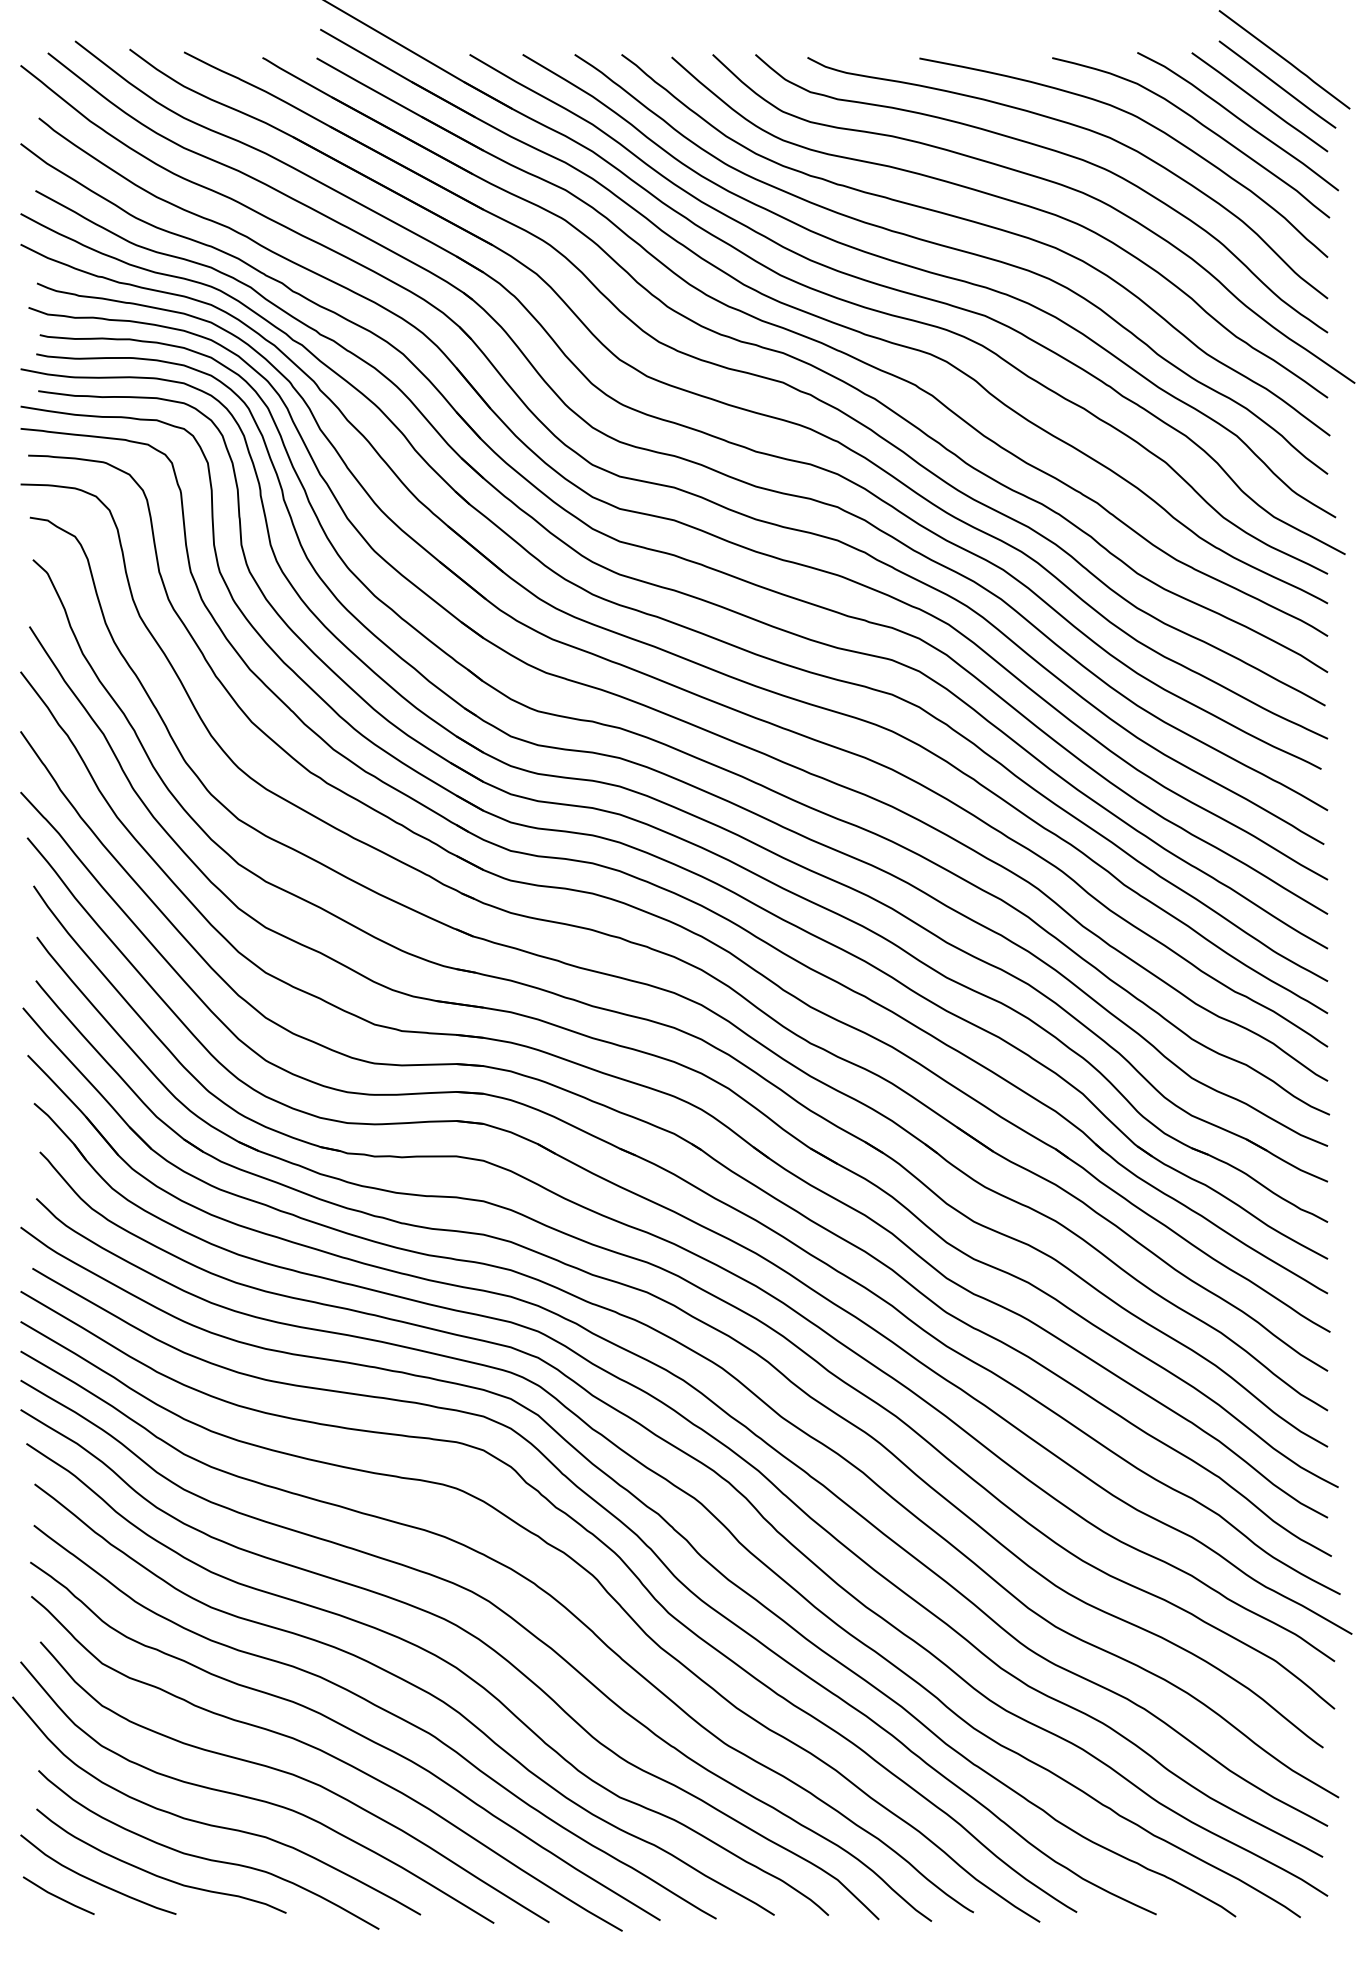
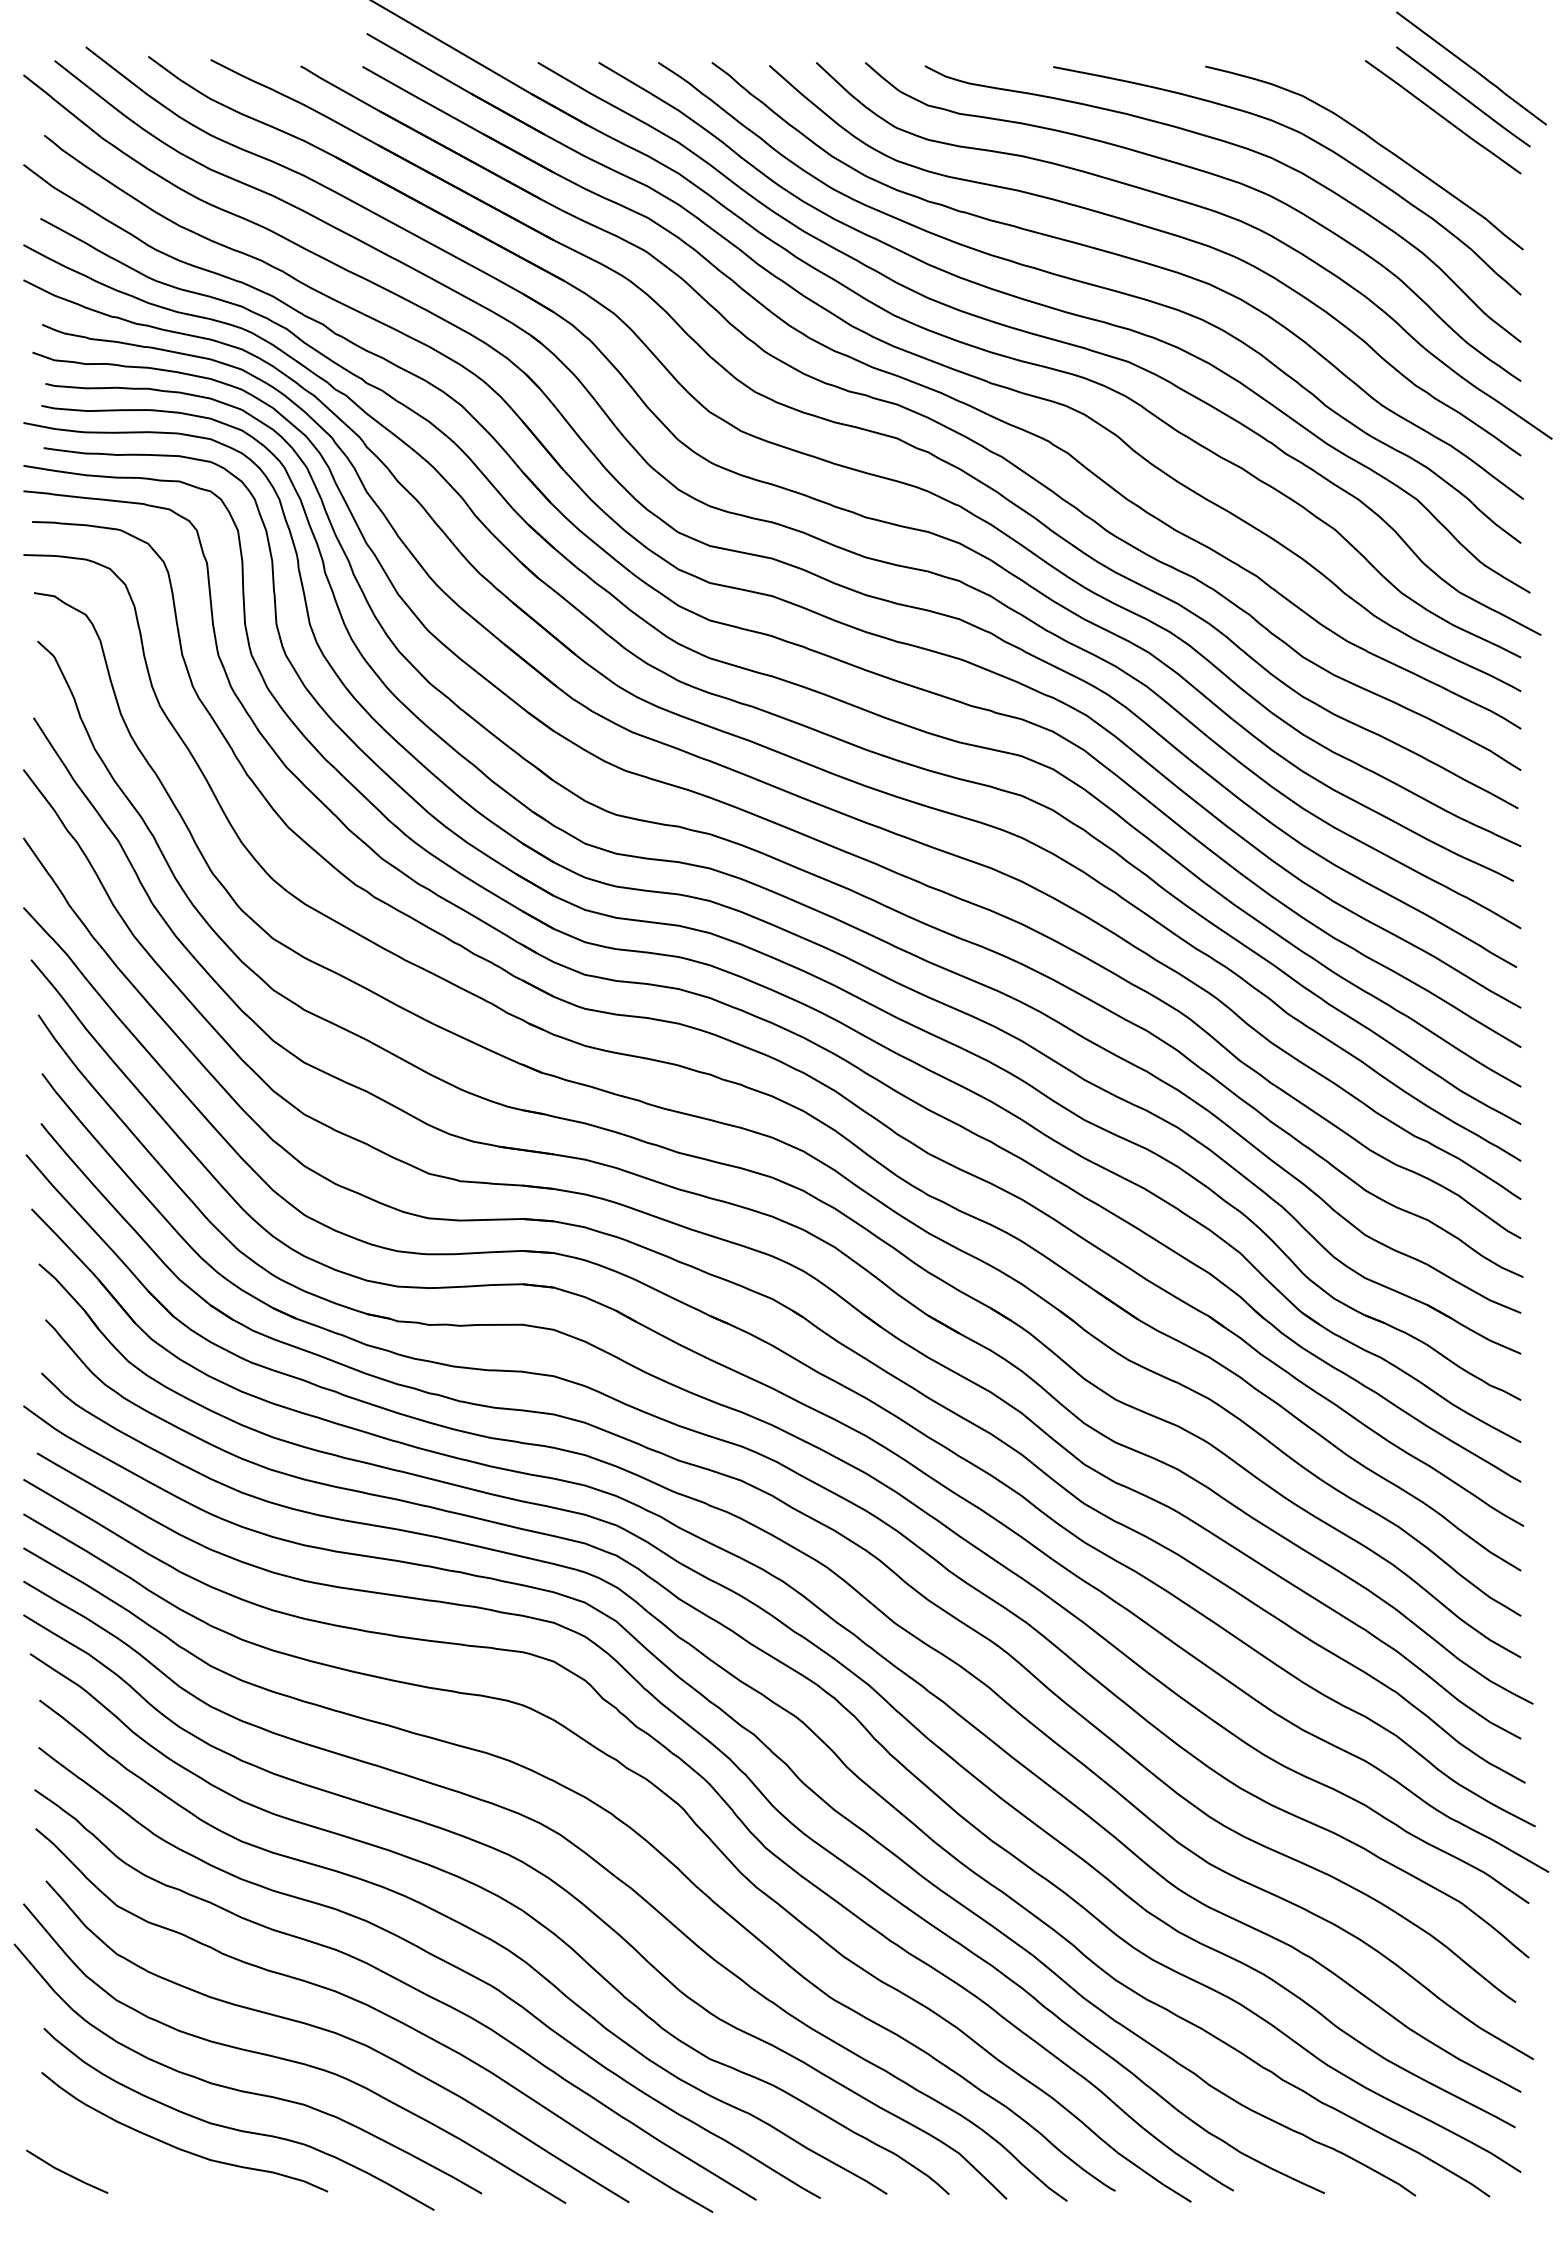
curve: (1238, 119) -> (1418, 136), removed
curve: (94, 1880) -> (108, 2154), removed

